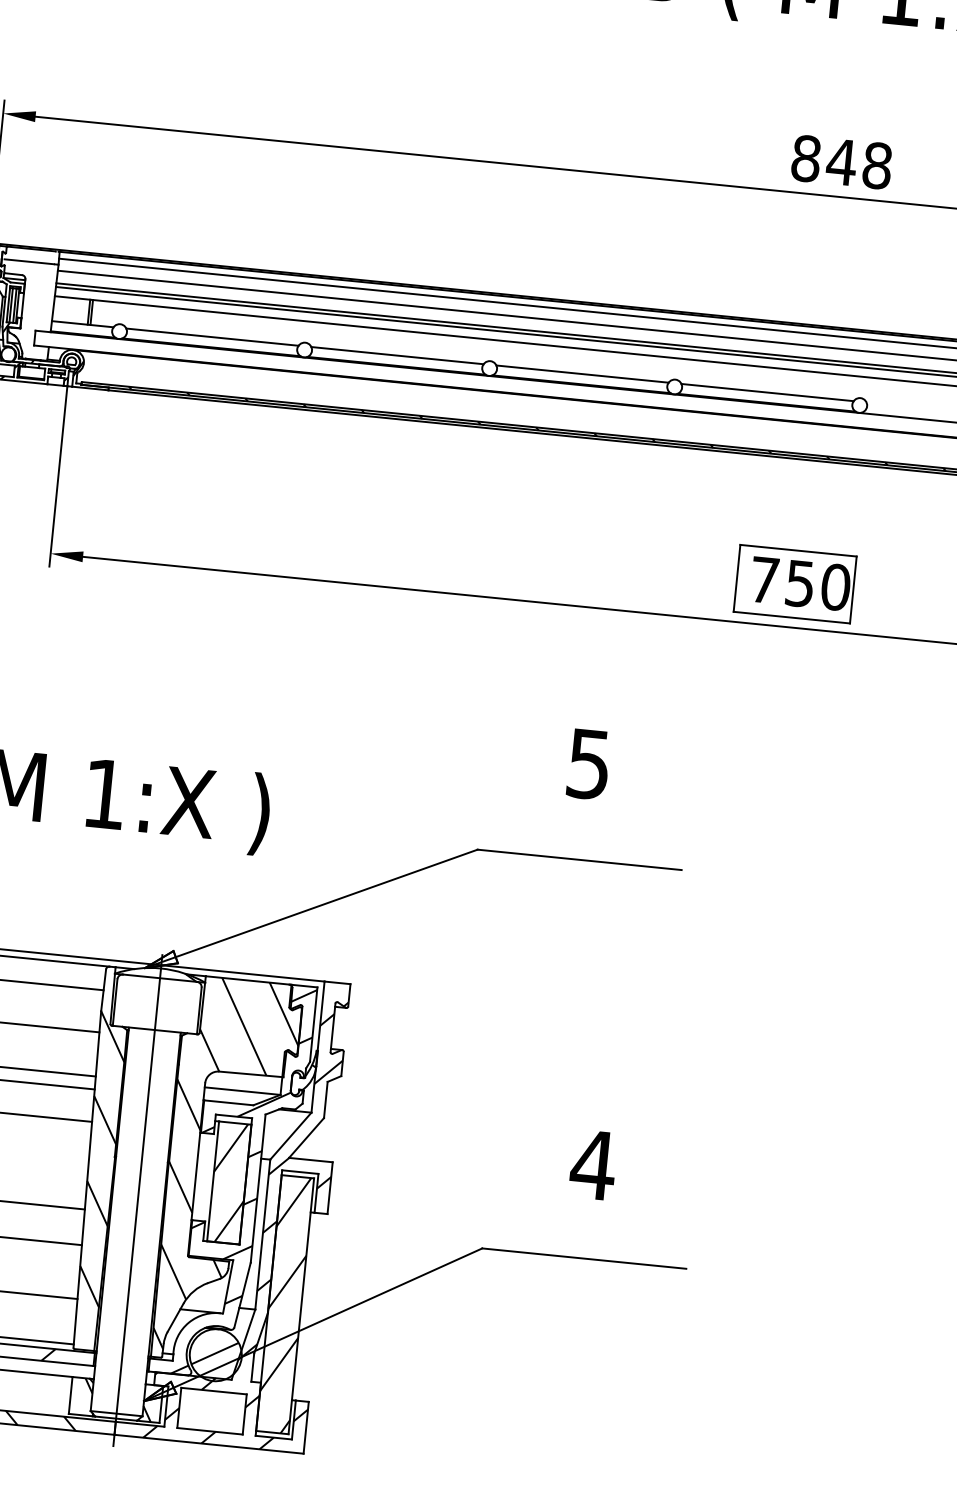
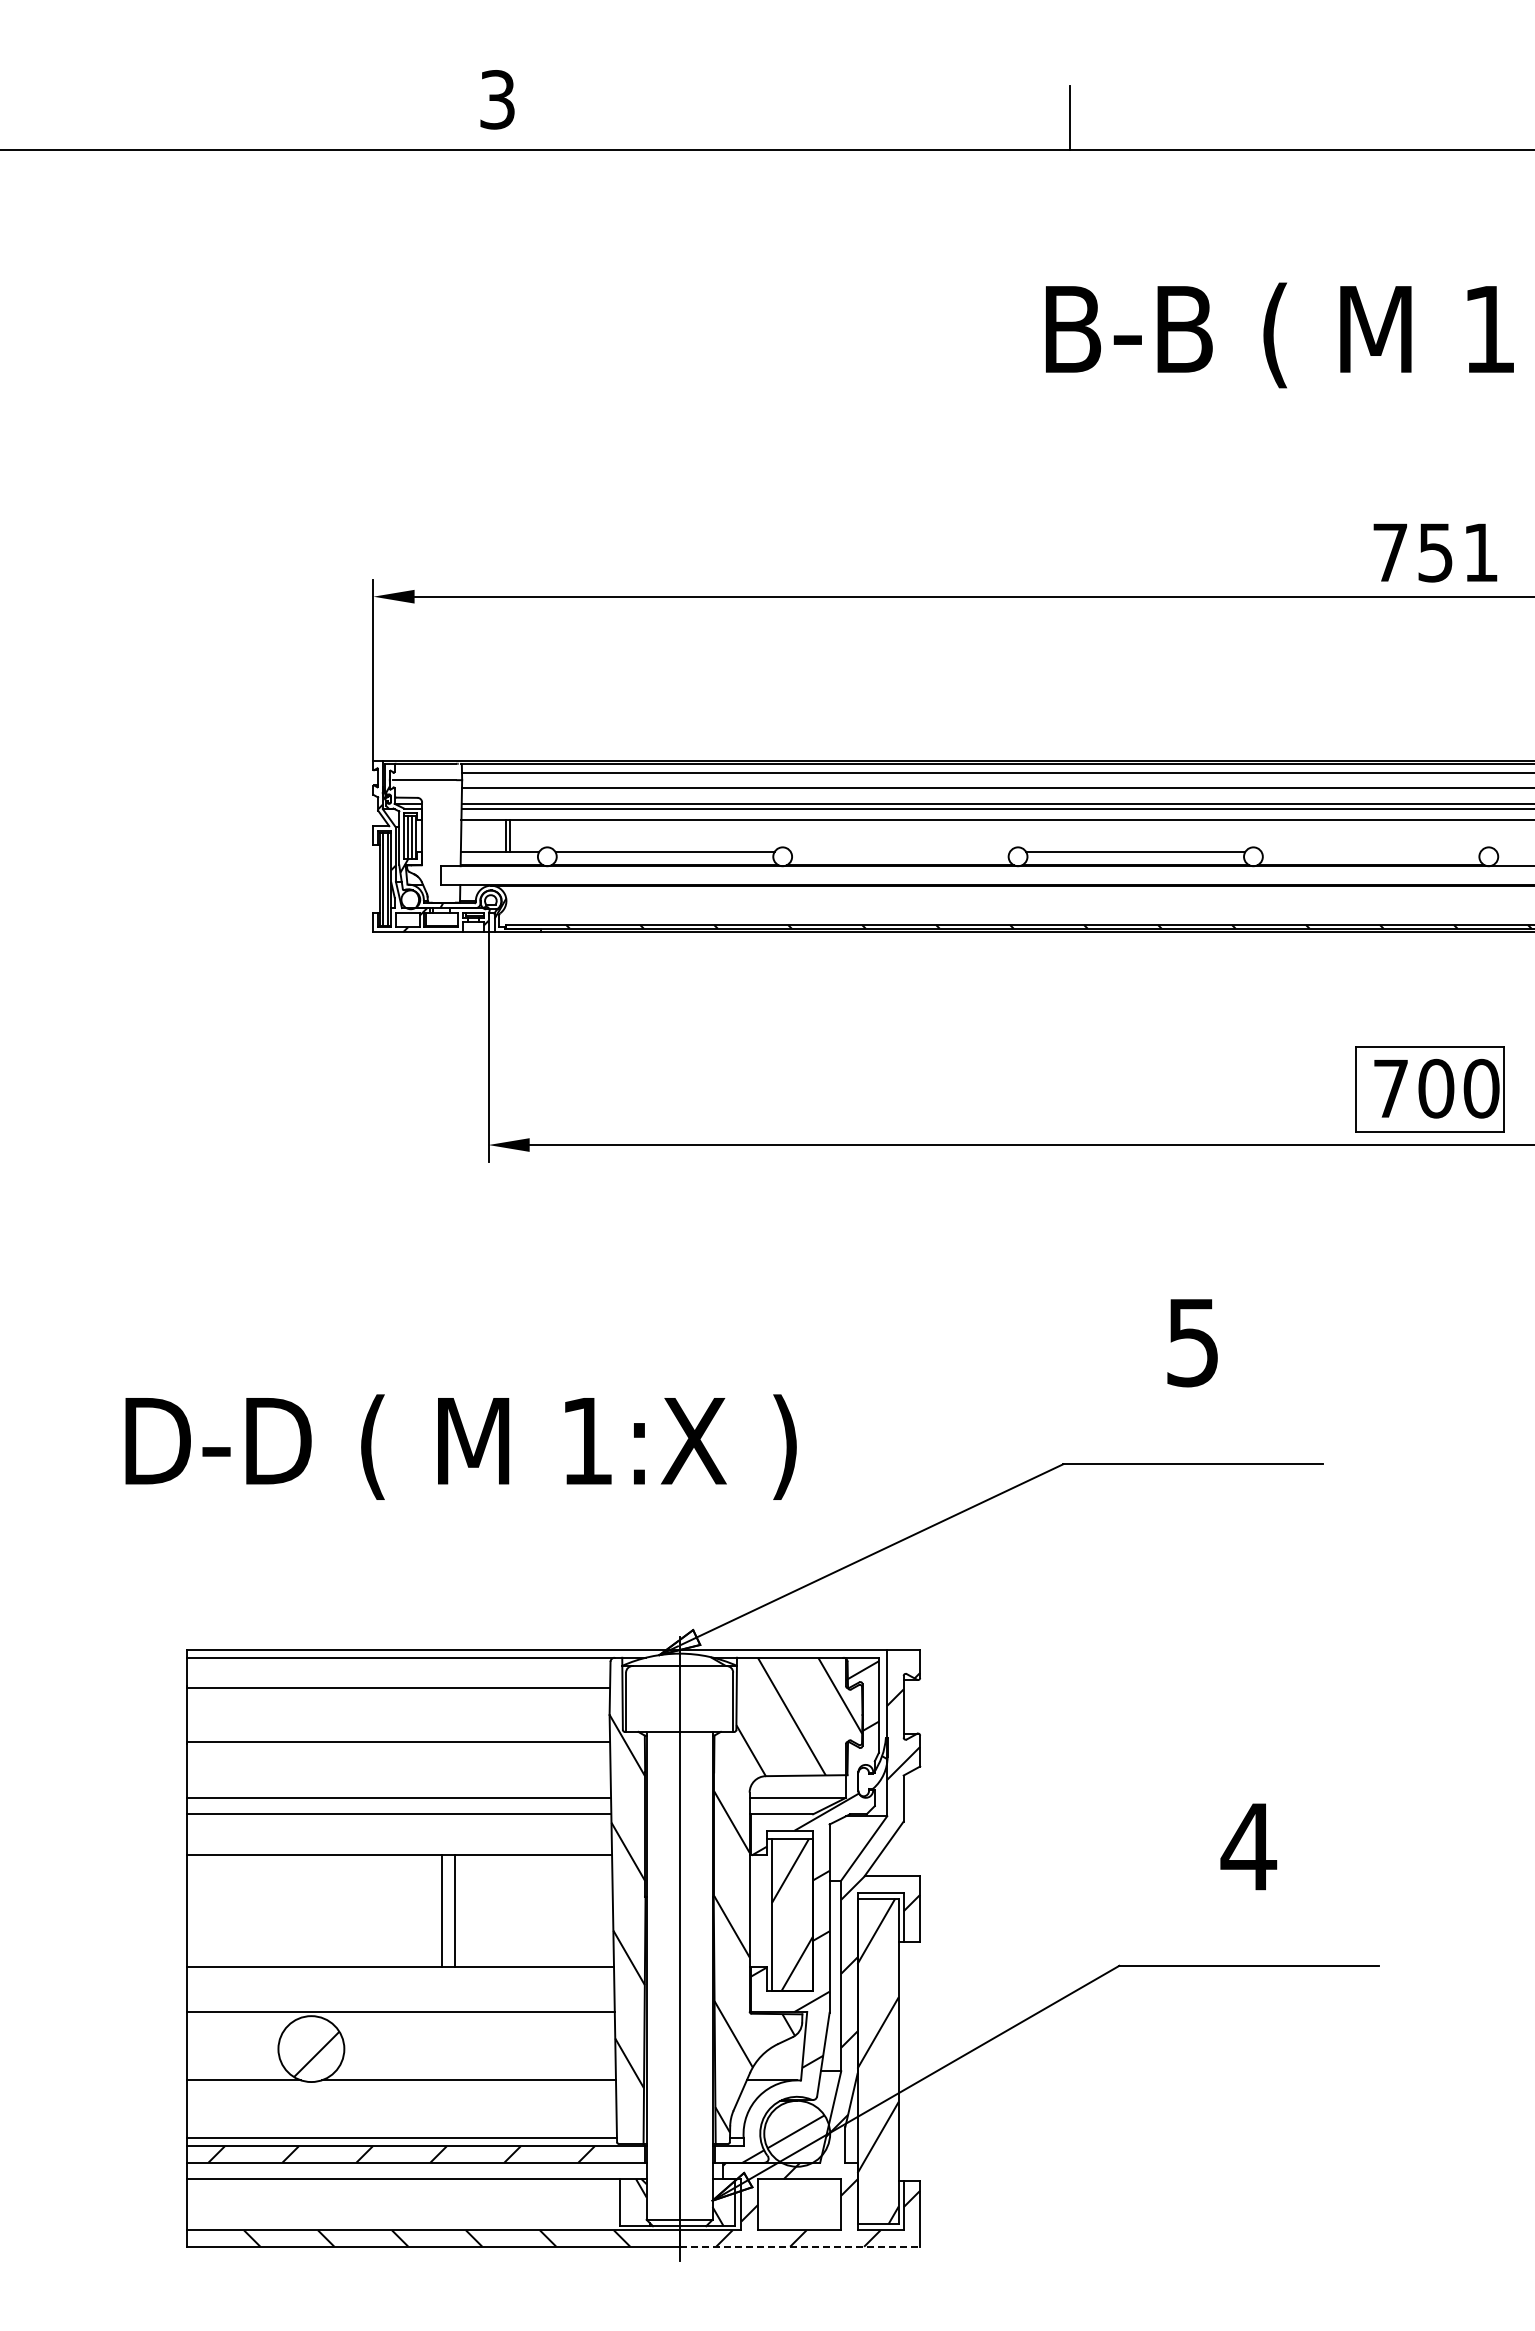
text: (841, 162) -> (1435, 552), 848 -> 751
line: (396, 355) -> (899, 852), removed
line: (767, 392) -> (1370, 852), removed
text: (800, 583) -> (1436, 1088), 750 -> 700
line: (209, 1444) -> (800, 2246), solid -> dashed

